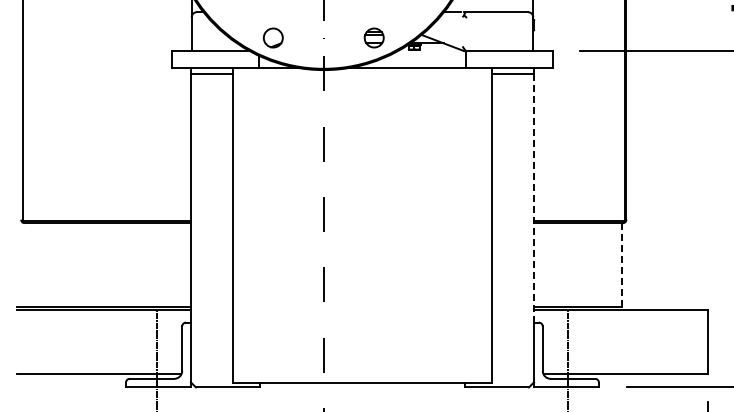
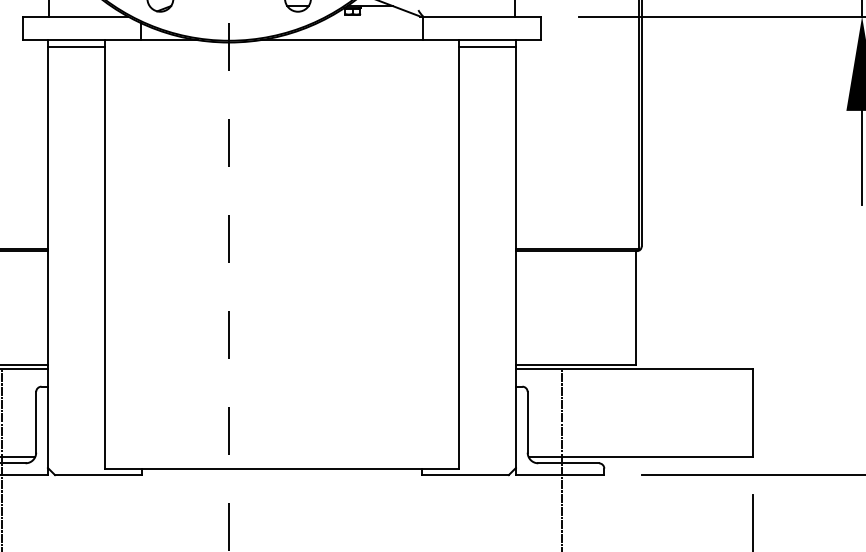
line: (534, 198) -> (516, 217), dashed -> solid
line: (621, 265) -> (635, 308), dashed -> solid

